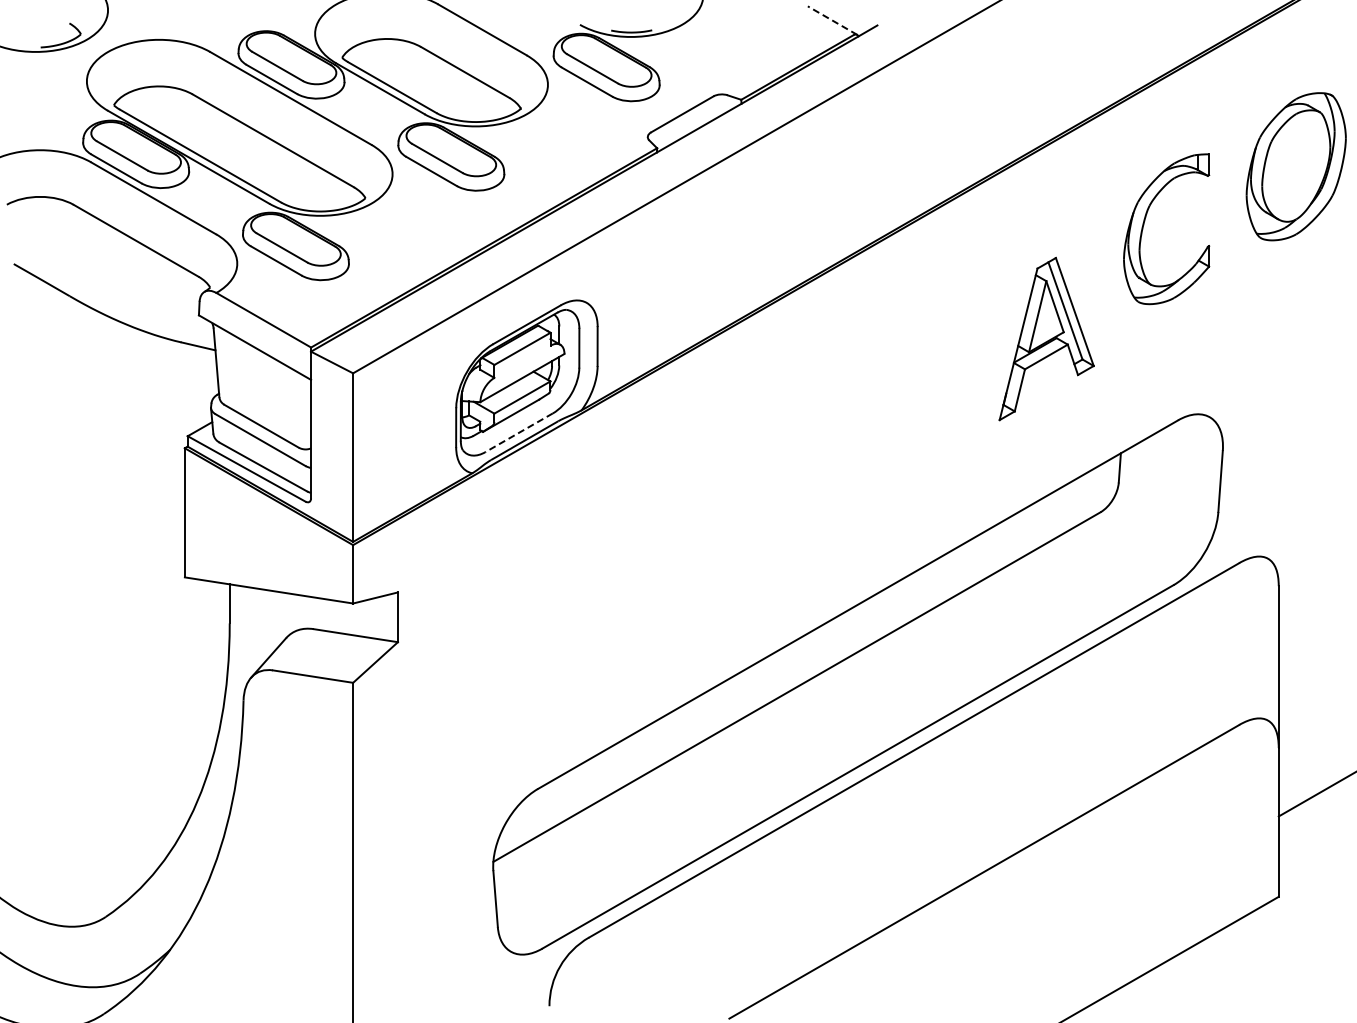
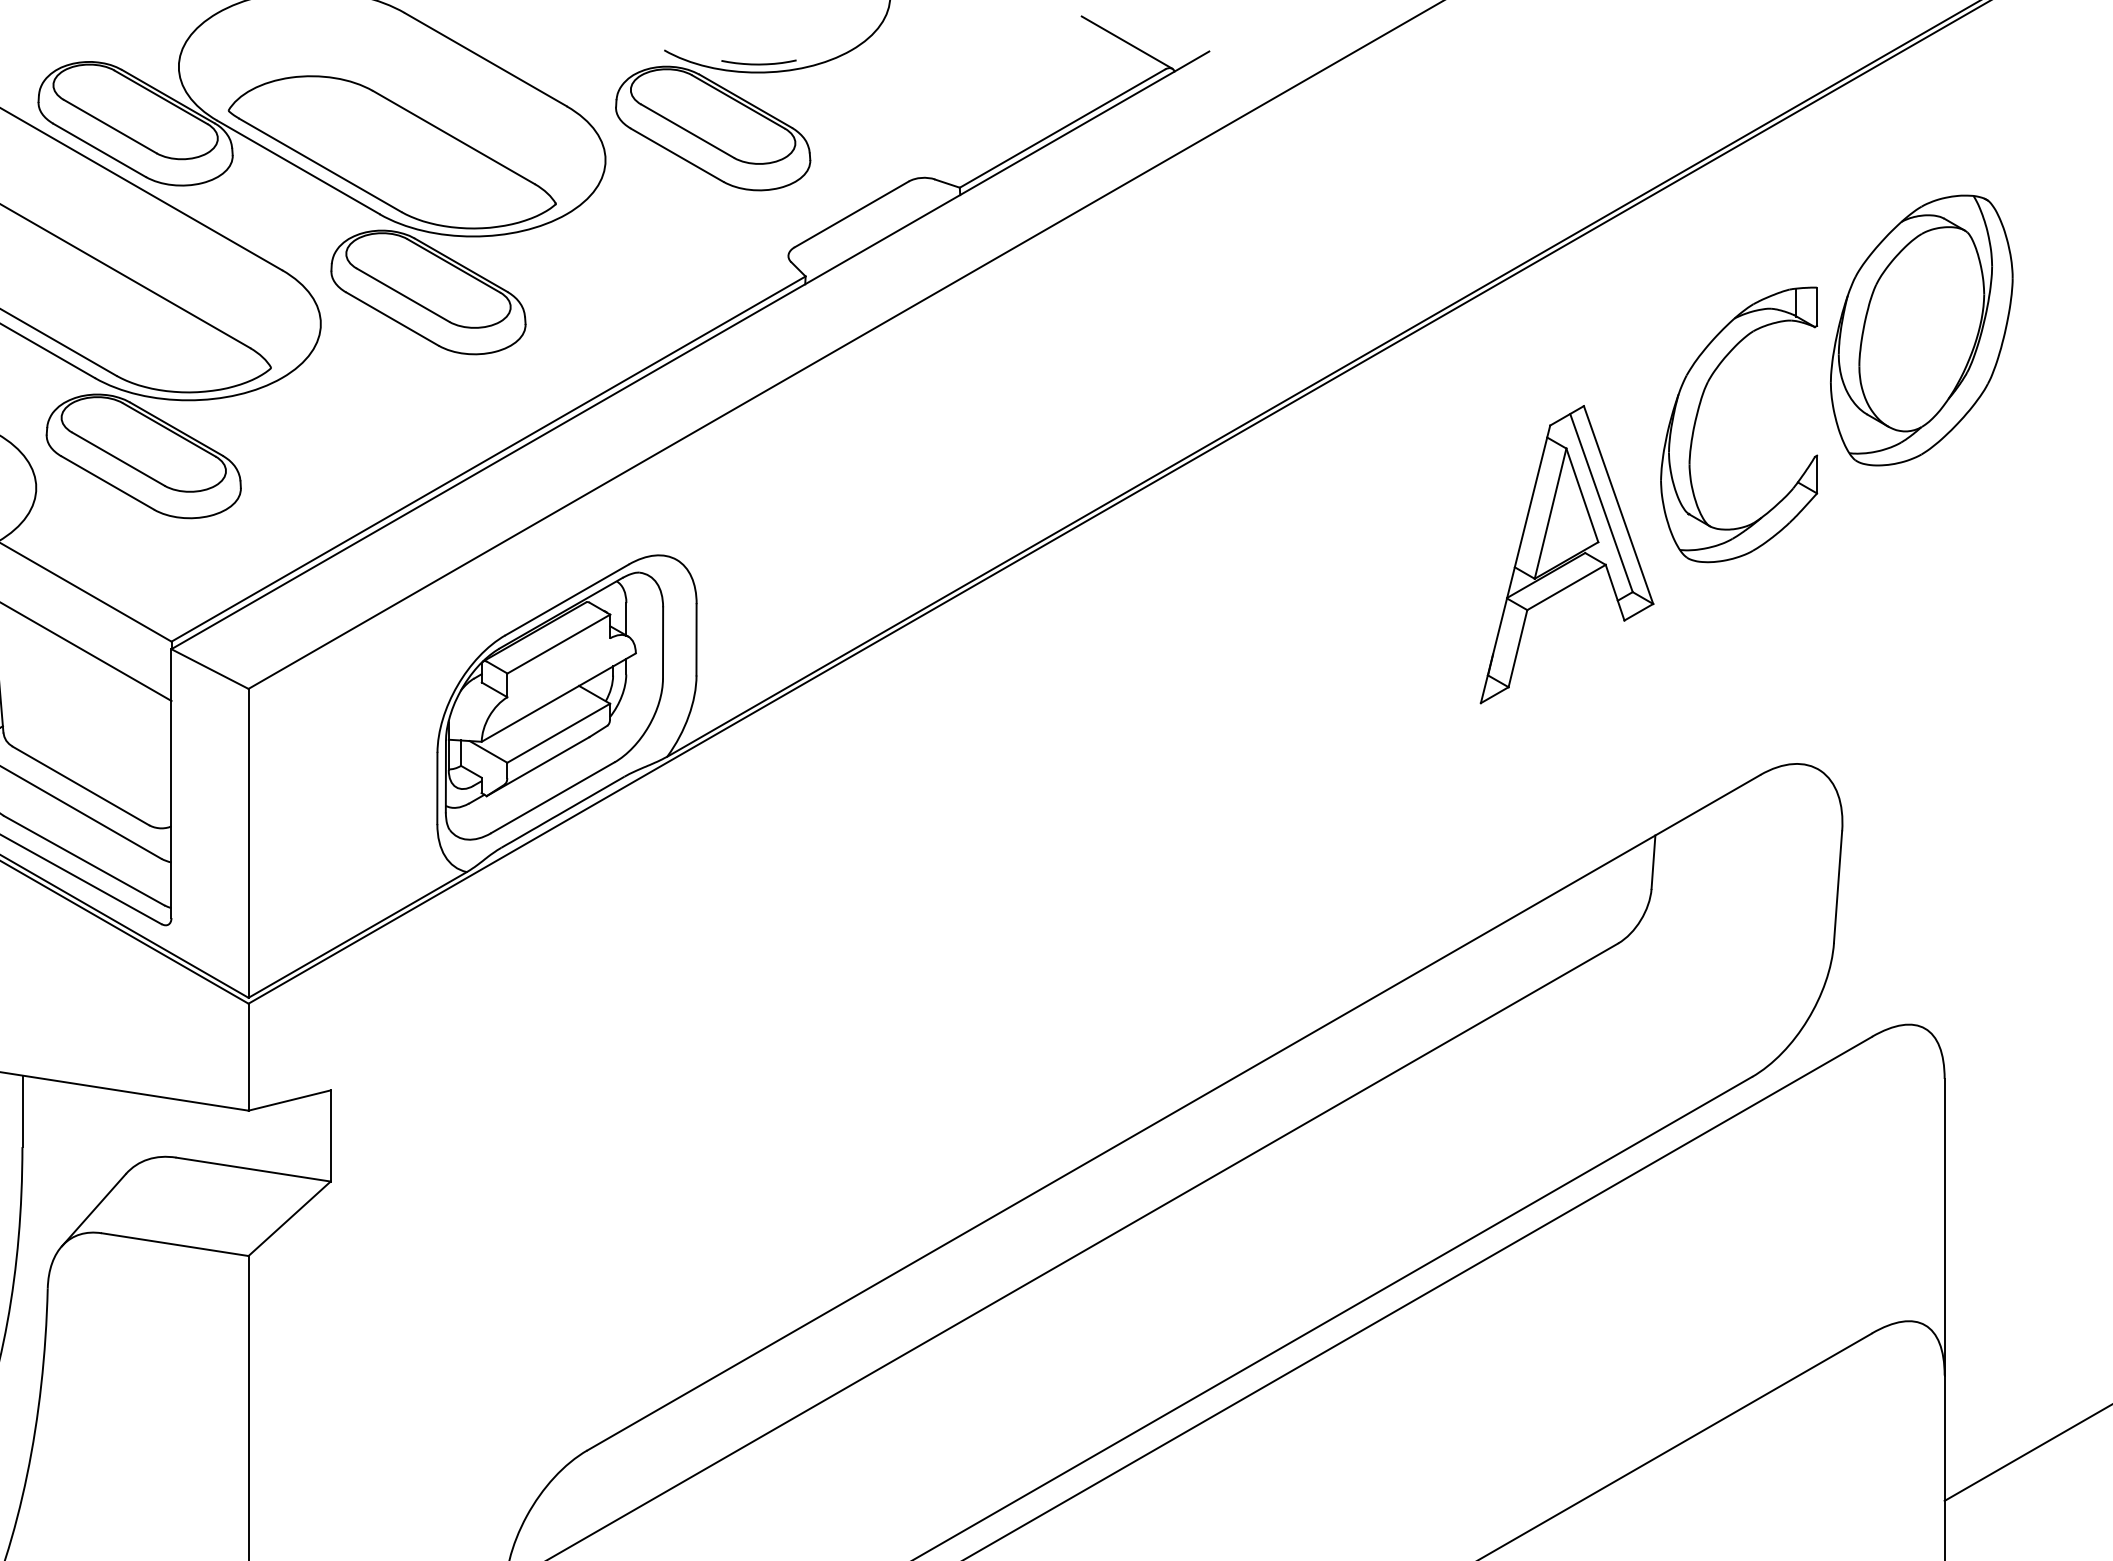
line: (832, 20) -> (1126, 42), dashed -> solid
part: (1295, 166) -> (1920, 330), moved
part: (1046, 338) -> (1566, 553), moved
line: (519, 432) -> (553, 797), dashed -> solid

